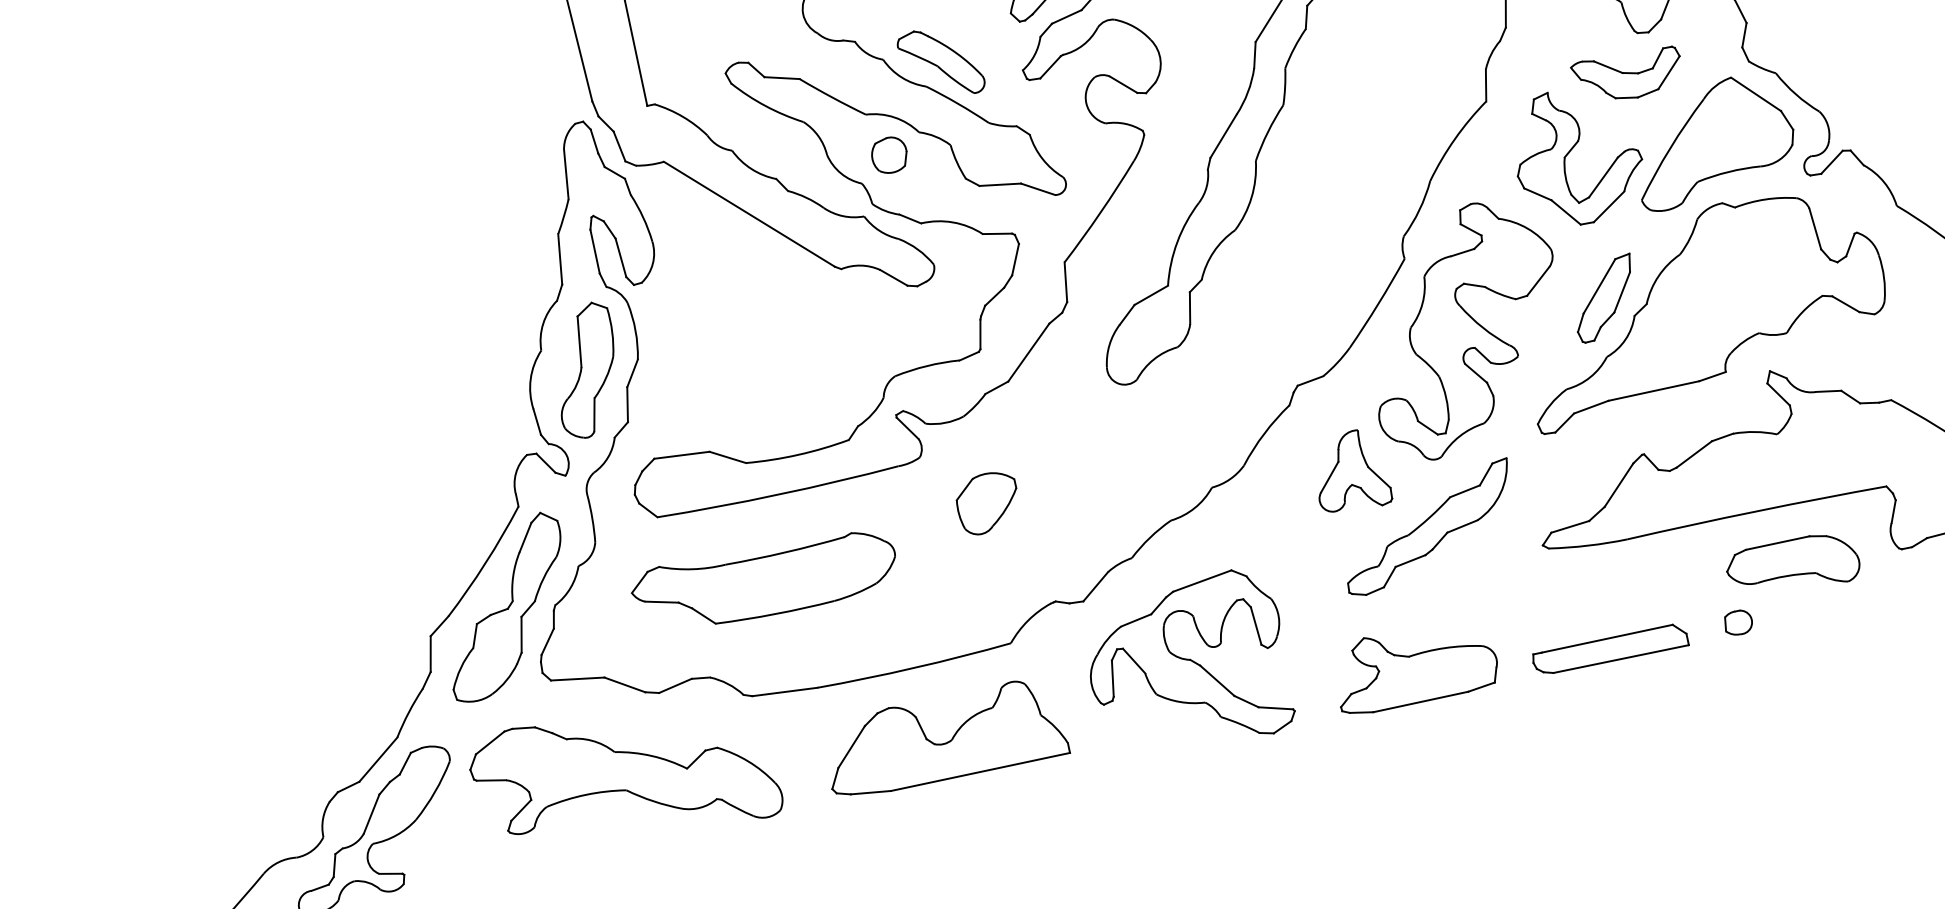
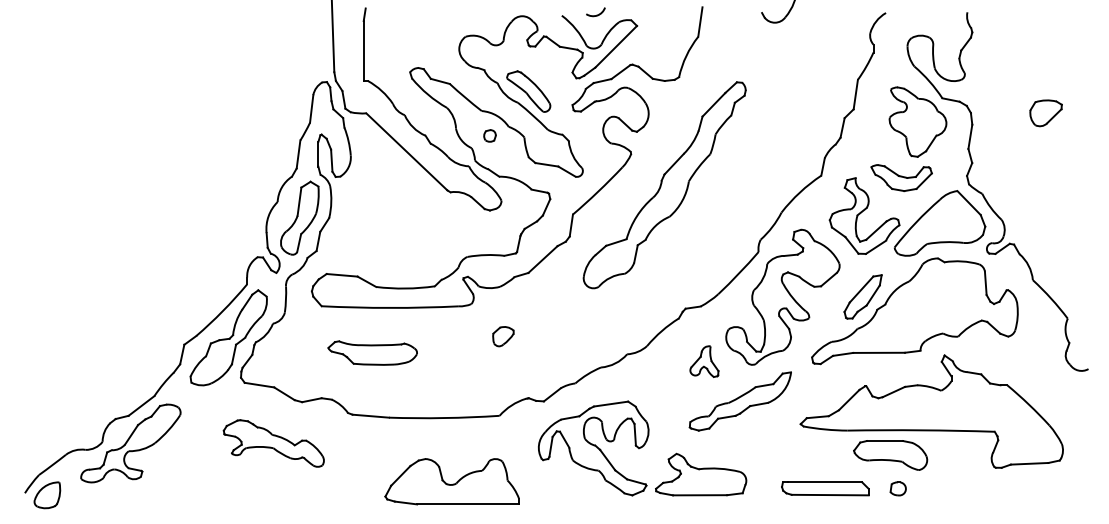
part: (888, 154) -> (489, 135), size x0.6
part: (1350, 471) -> (704, 361), size x0.7
part: (988, 502) -> (503, 336), size x0.6
part: (1792, 566) -> (890, 455), moved
part: (764, 579) -> (372, 352), size x0.6
part: (1415, 664) -> (701, 474), moved
part: (942, 737) -> (451, 481), moved
part: (624, 776) -> (273, 443), size x0.6

